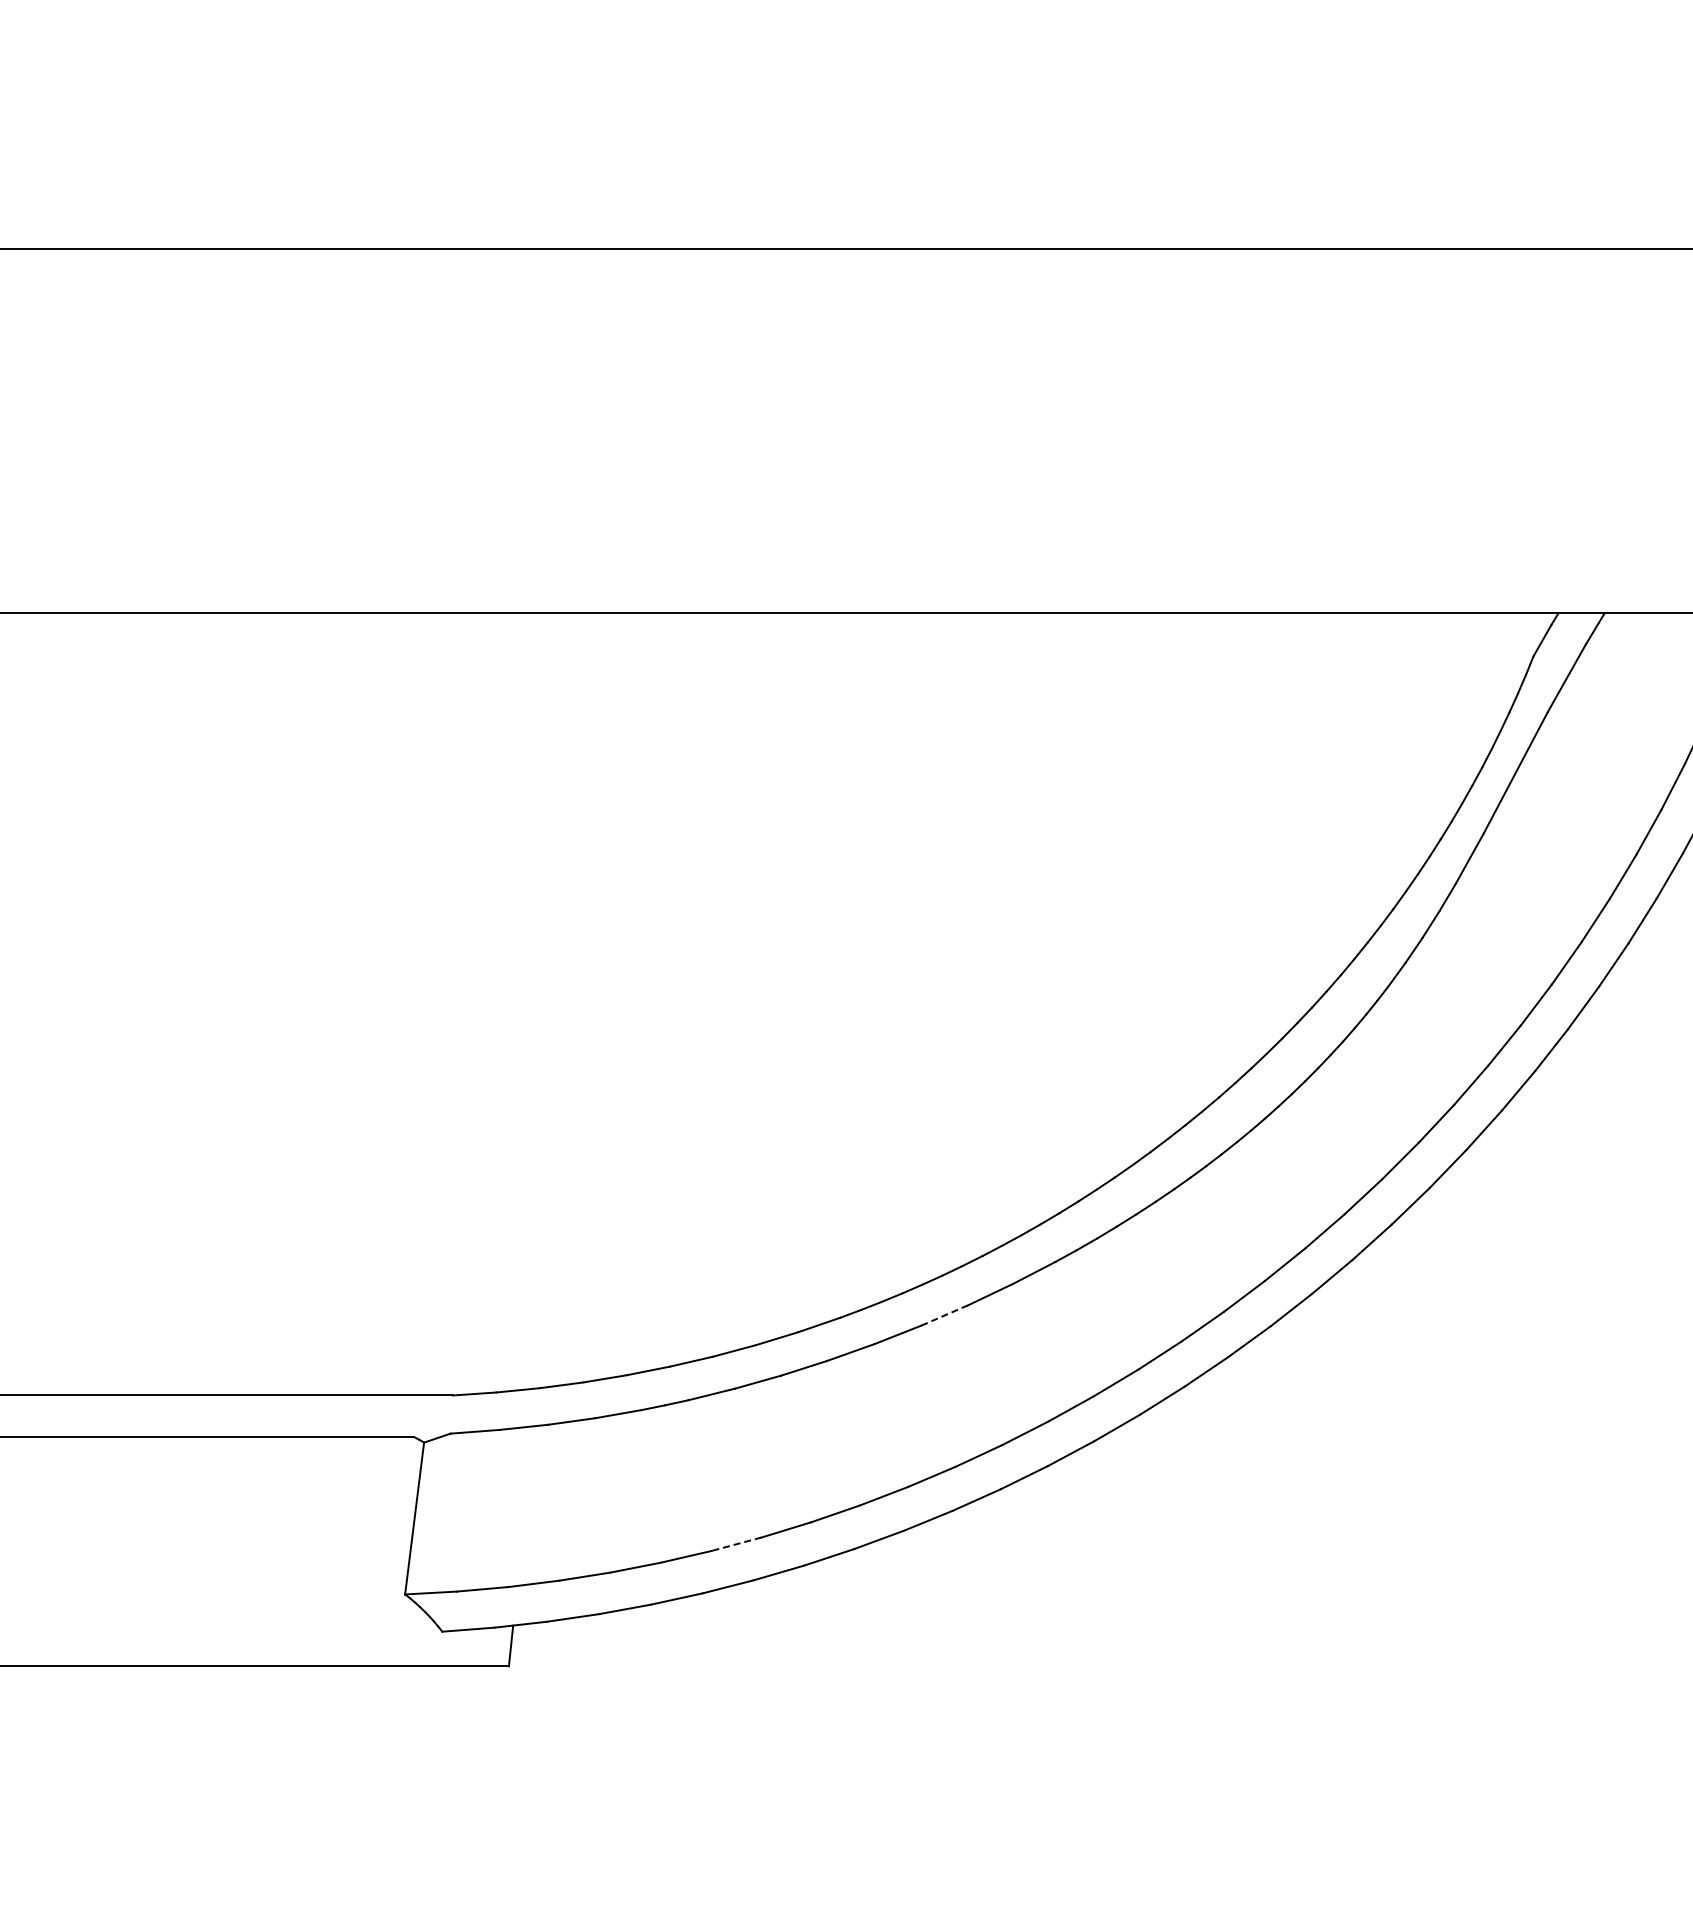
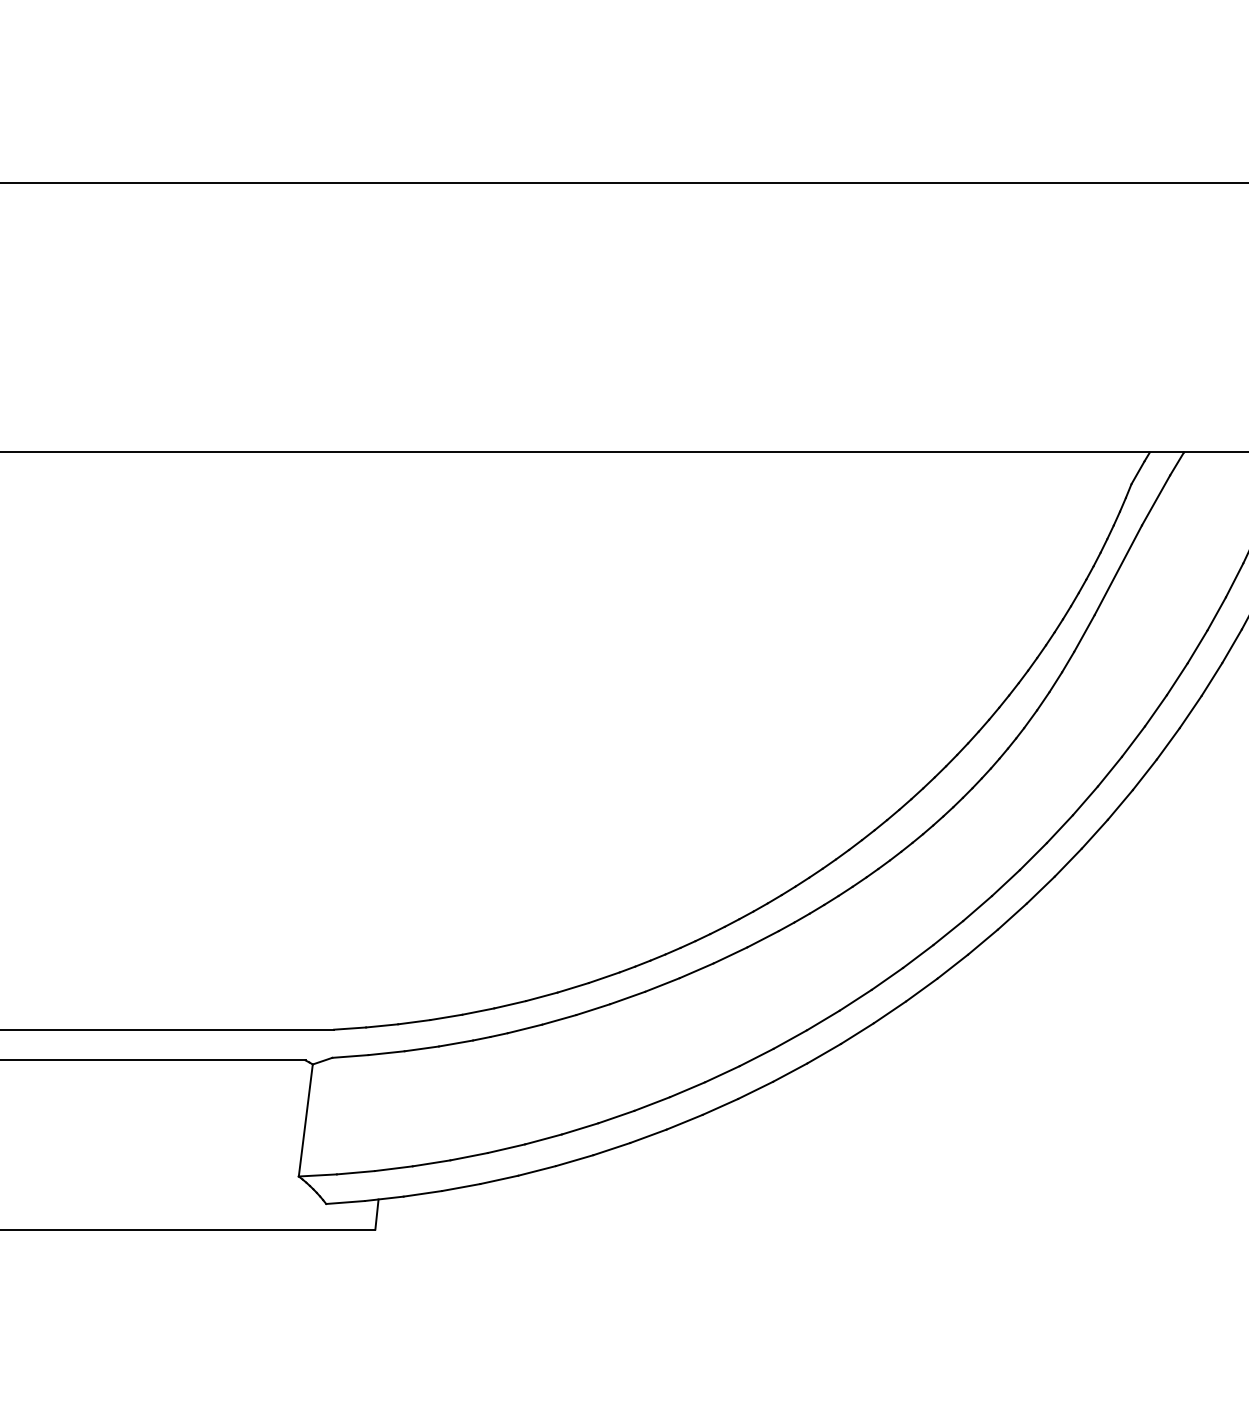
line: (944, 1315) -> (696, 970), dashed -> solid
line: (736, 1544) -> (543, 1139), dashed -> solid

